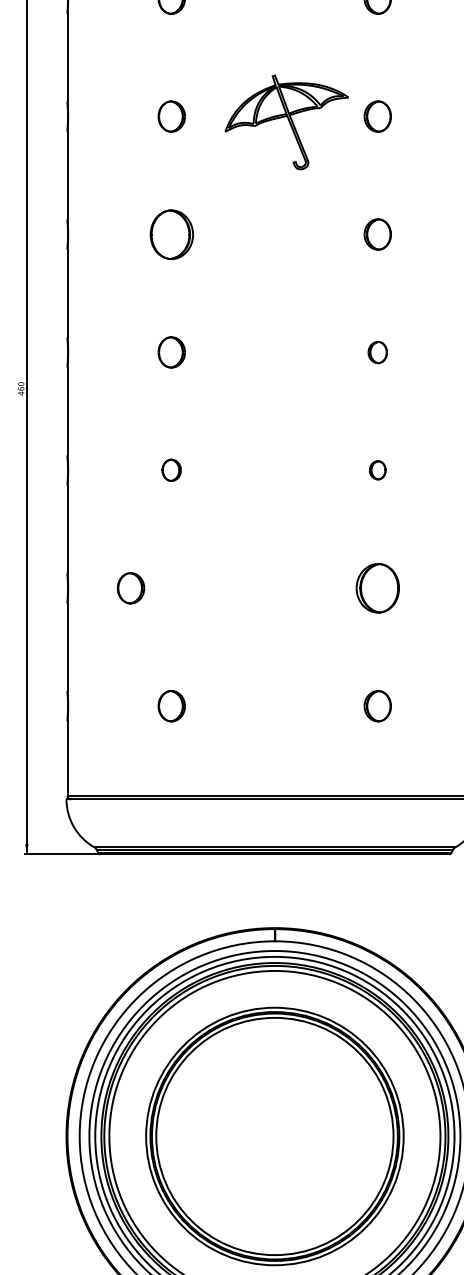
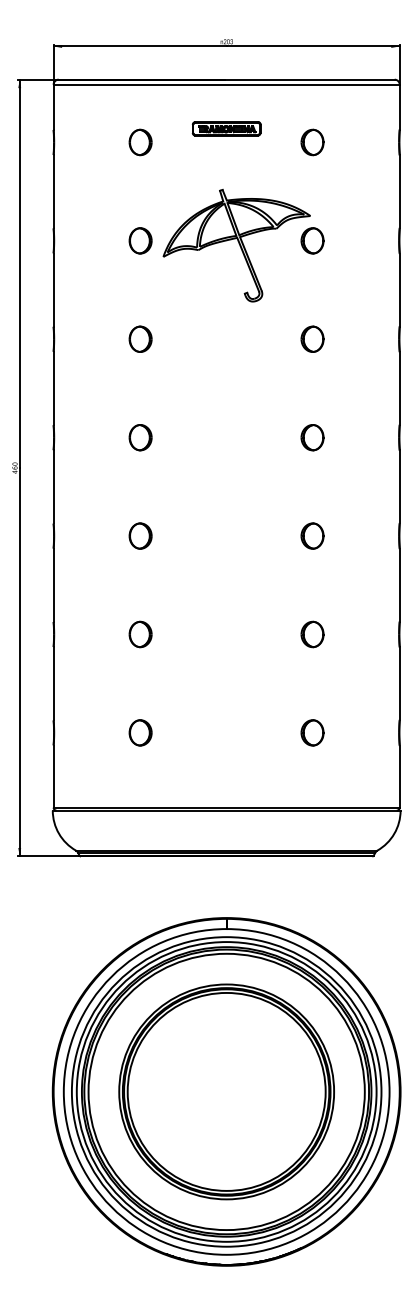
part: (286, 122) -> (236, 245), size x1.43
part: (171, 233) -> (140, 338), size x0.62
part: (377, 352) -> (312, 437), size x1.43
part: (171, 469) -> (140, 535), size x1.43
part: (377, 469) -> (312, 535), size x1.67
part: (130, 588) -> (140, 634), moved
part: (377, 588) -> (312, 634), size x0.62

